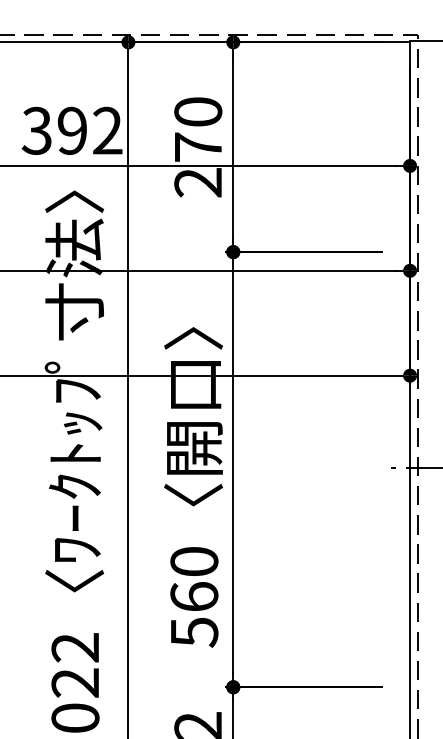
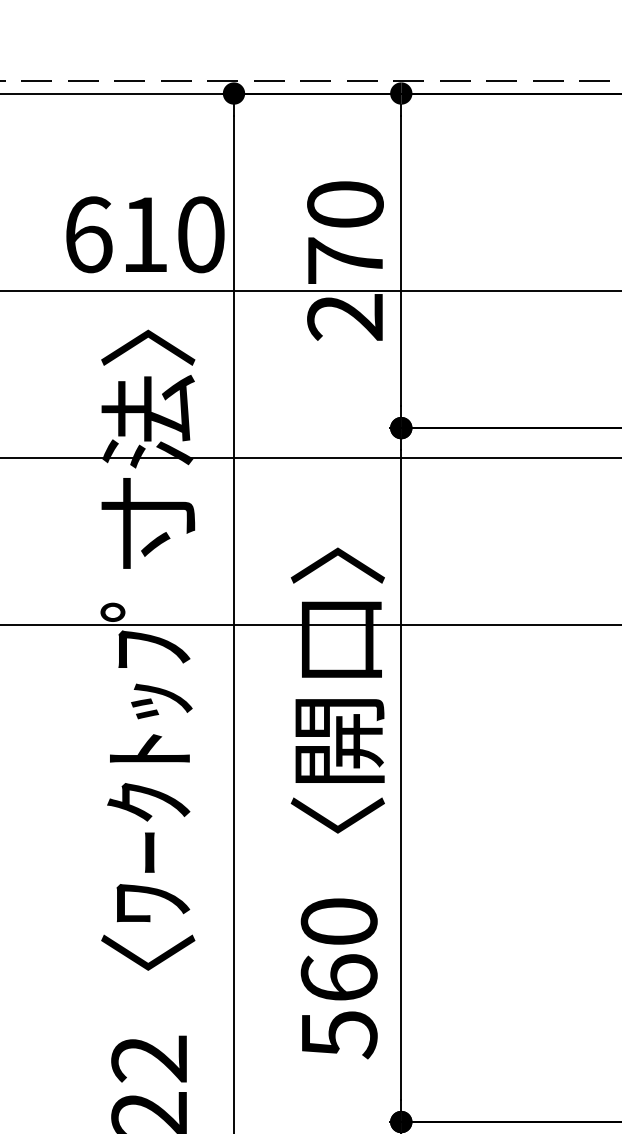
text: (71, 130) -> (143, 234), 392 -> 610

